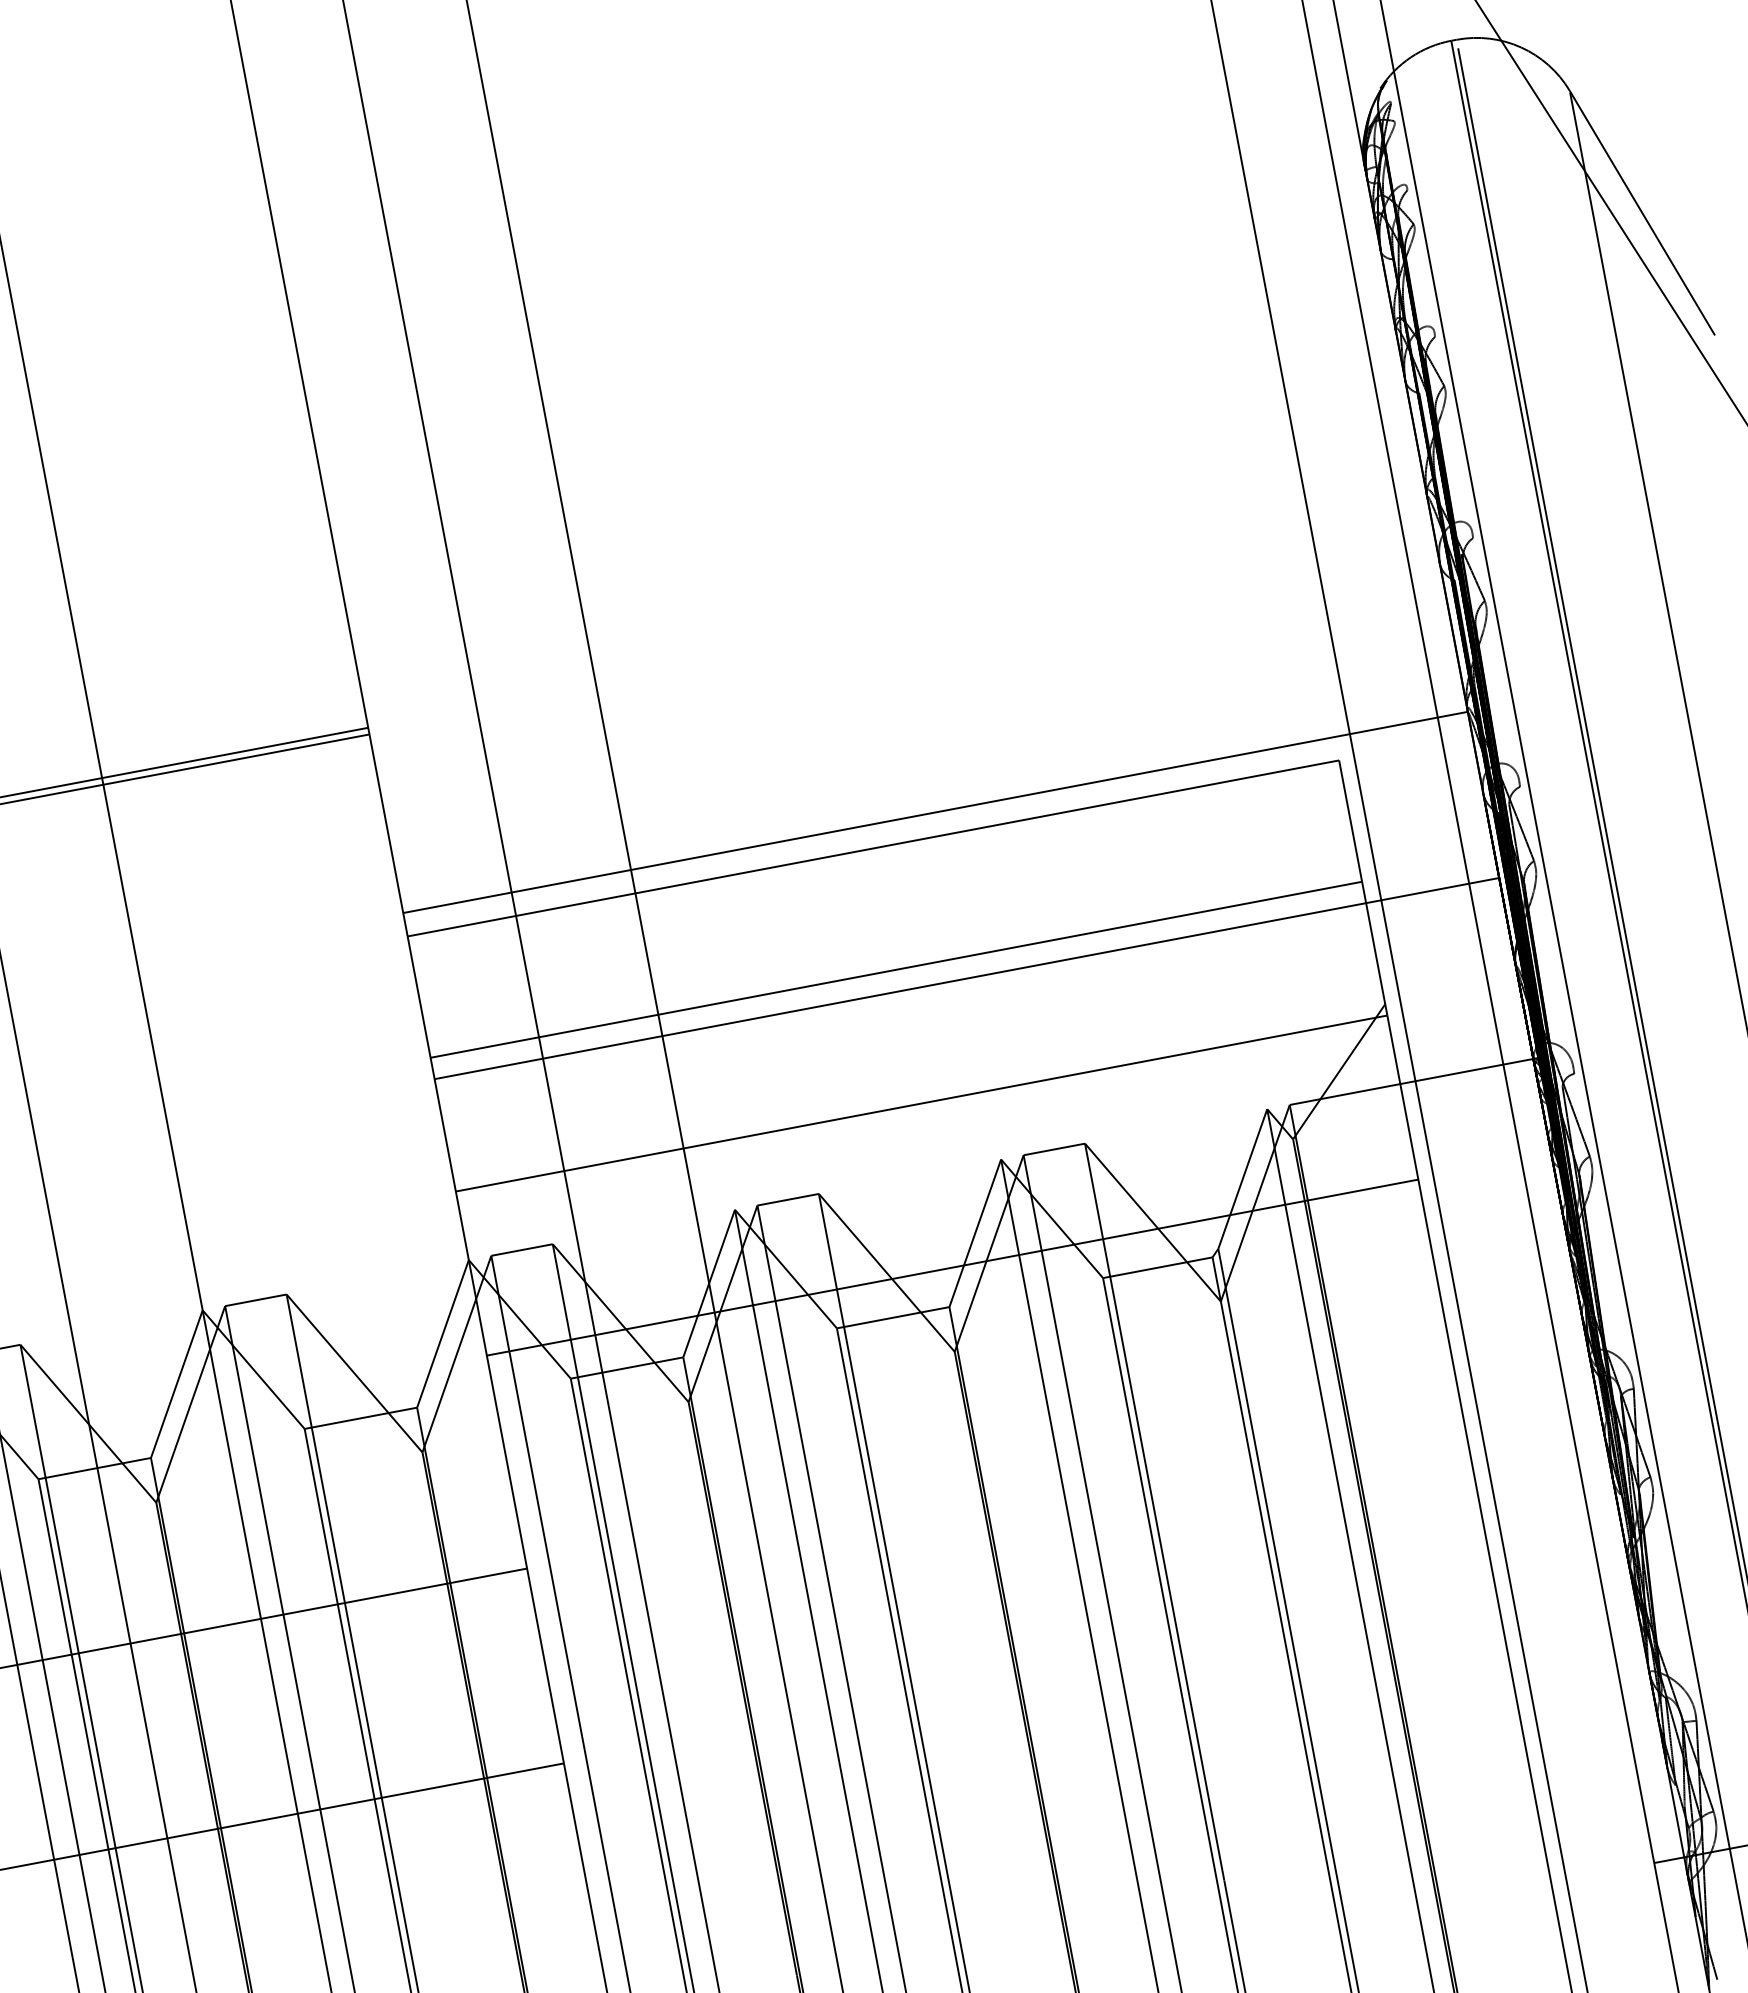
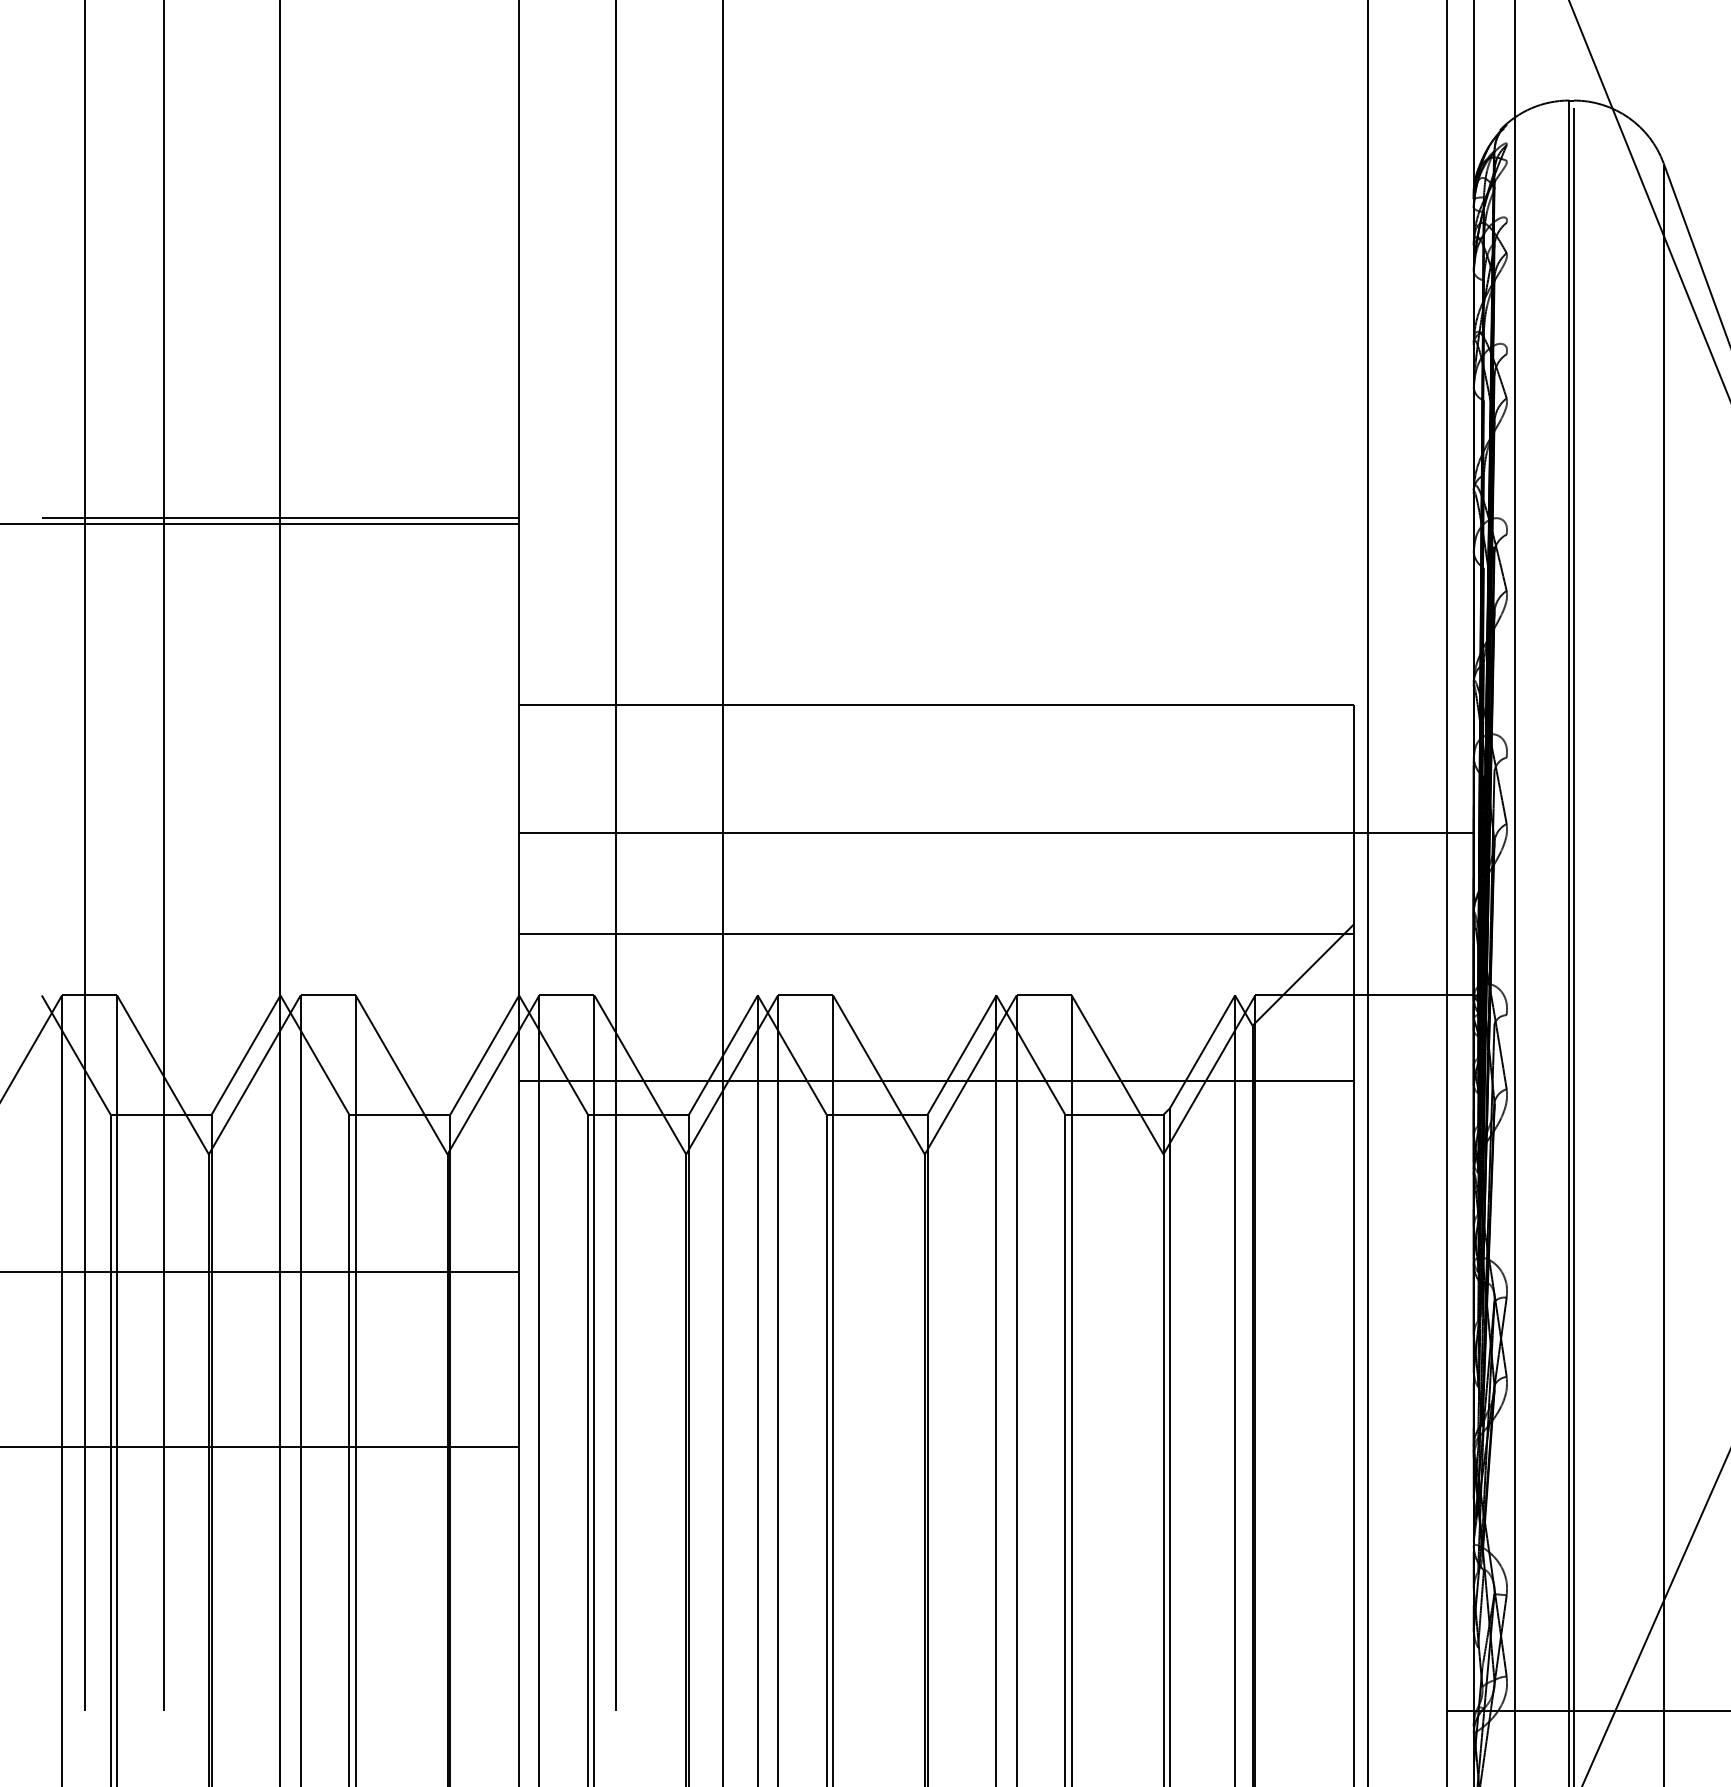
line: (935, 812) -> (996, 684), removed
line: (896, 970) -> (936, 814), removed

